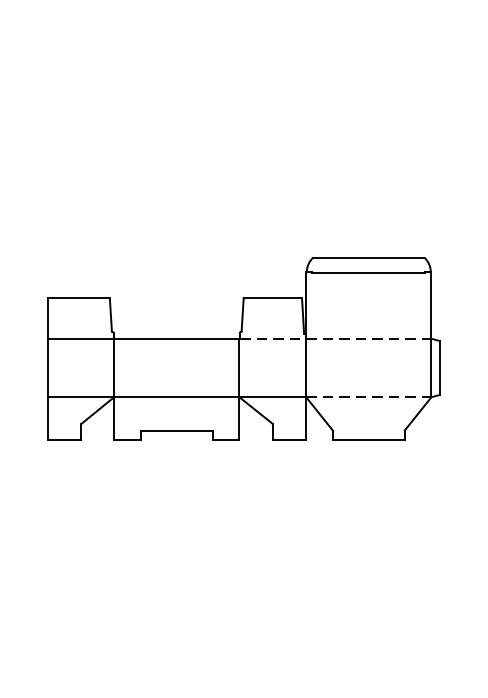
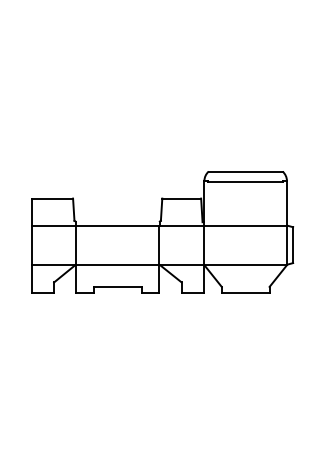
line: (335, 338) -> (223, 225), dashed -> solid
line: (368, 397) -> (245, 264), dashed -> solid

